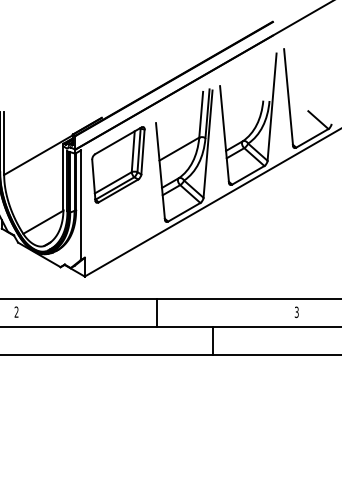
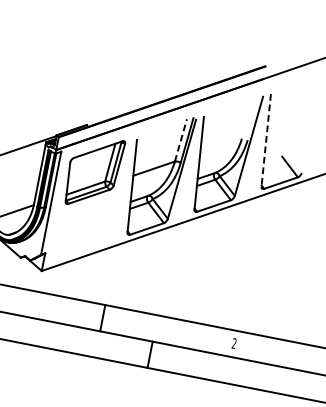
line: (288, 97) -> (266, 140), solid -> dashed
line: (201, 114) -> (181, 140), solid -> dashed
text: (296, 312) -> (234, 343), 3 -> 2

